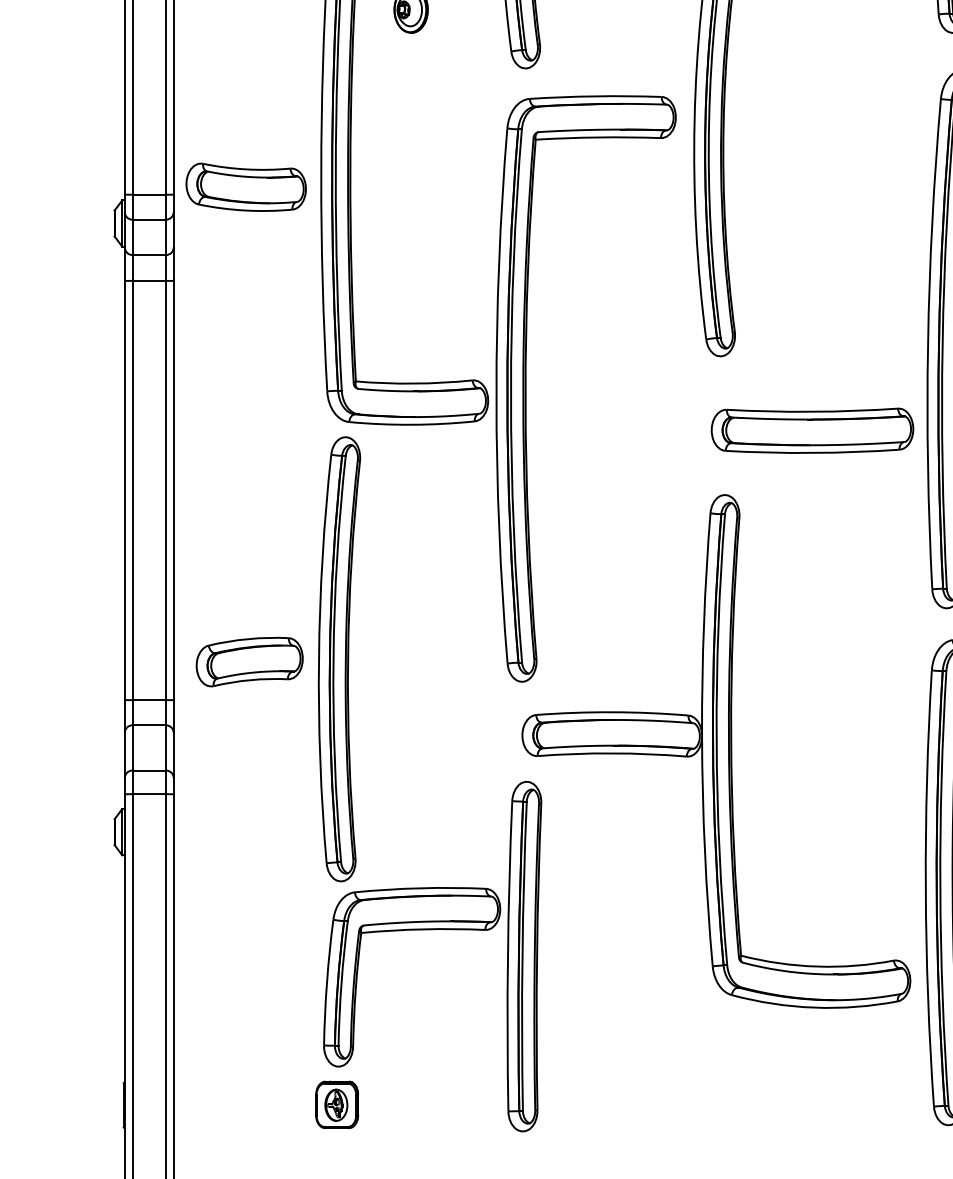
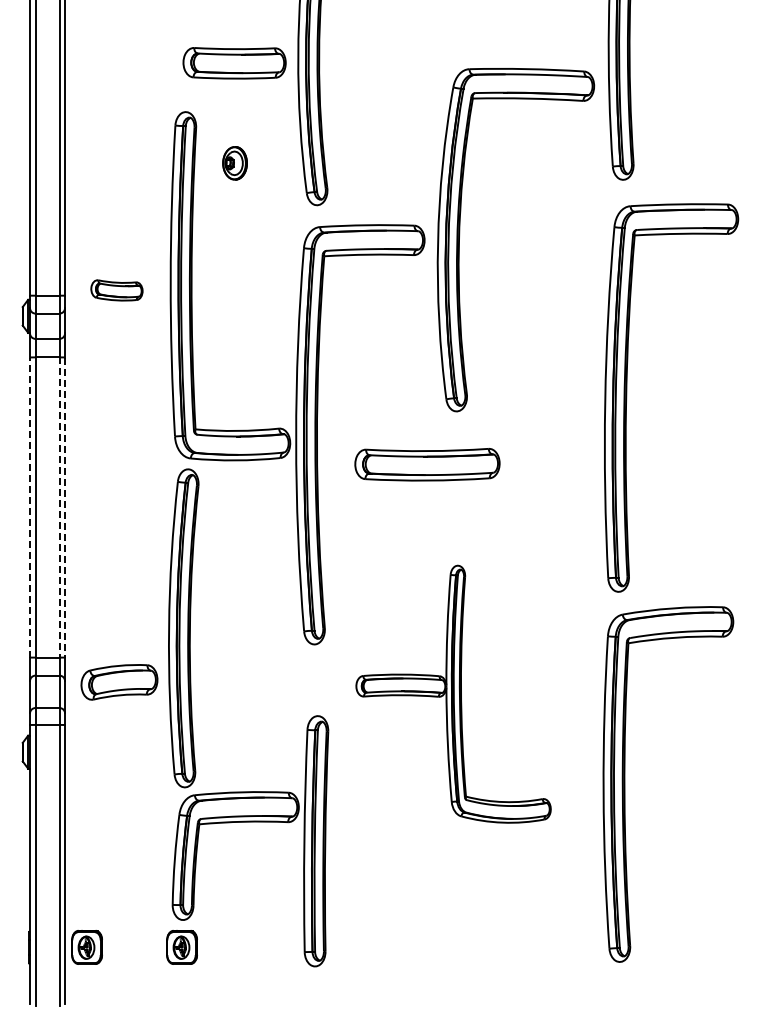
part: (245, 187) -> (116, 290), size x0.6
part: (812, 430) -> (427, 464), moved
line: (125, 490) -> (30, 507), solid -> dashed
line: (165, 490) -> (59, 507), solid -> dashed
line: (174, 491) -> (65, 508), solid -> dashed
part: (249, 662) -> (119, 682), moved
part: (716, 750) -> (453, 693), size x0.7
part: (203, 1104) -> (86, 947), added

